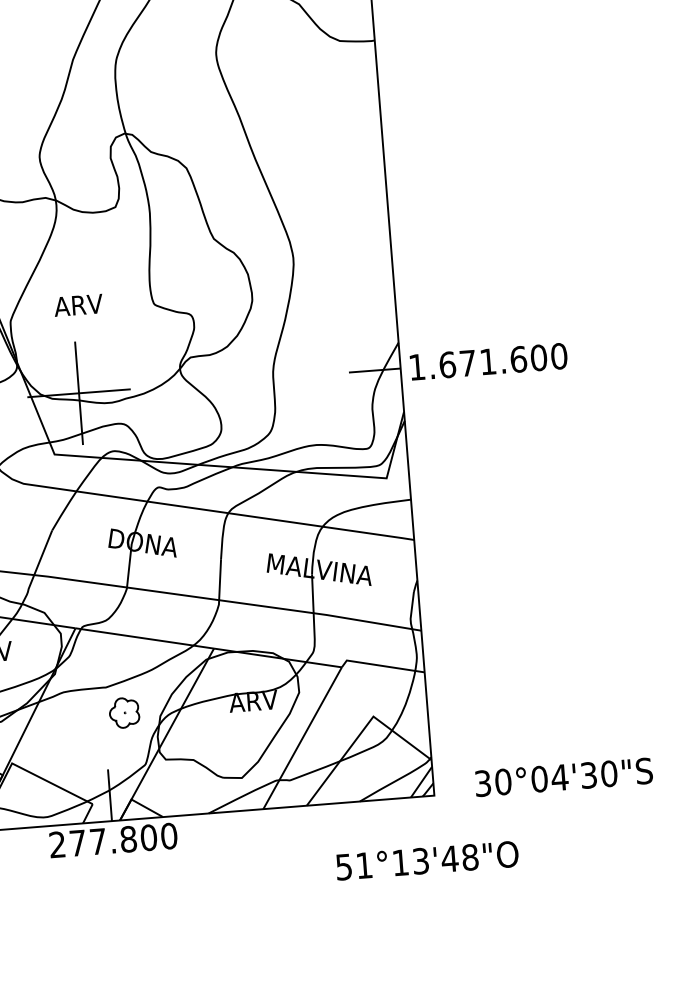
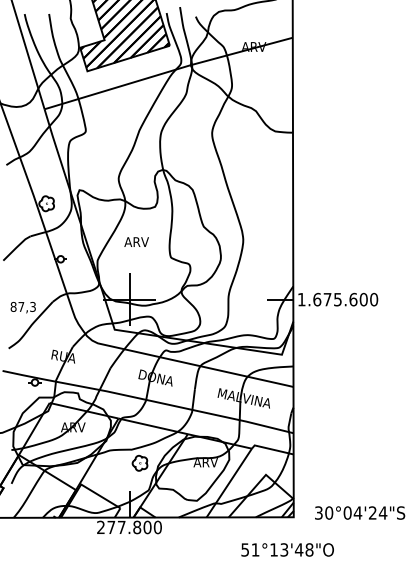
text: (78, 304) -> (136, 241), moved
text: (487, 361) -> (337, 299), 1.671.600 -> 1.675.600
text: (600, 773) -> (378, 512), 30°04'30"S -> 30°04'24"S

